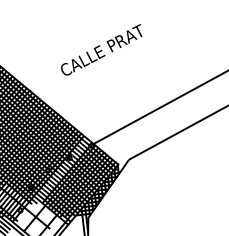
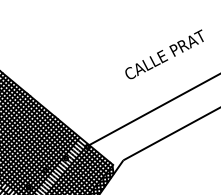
text: (101, 49) -> (164, 54), moved

